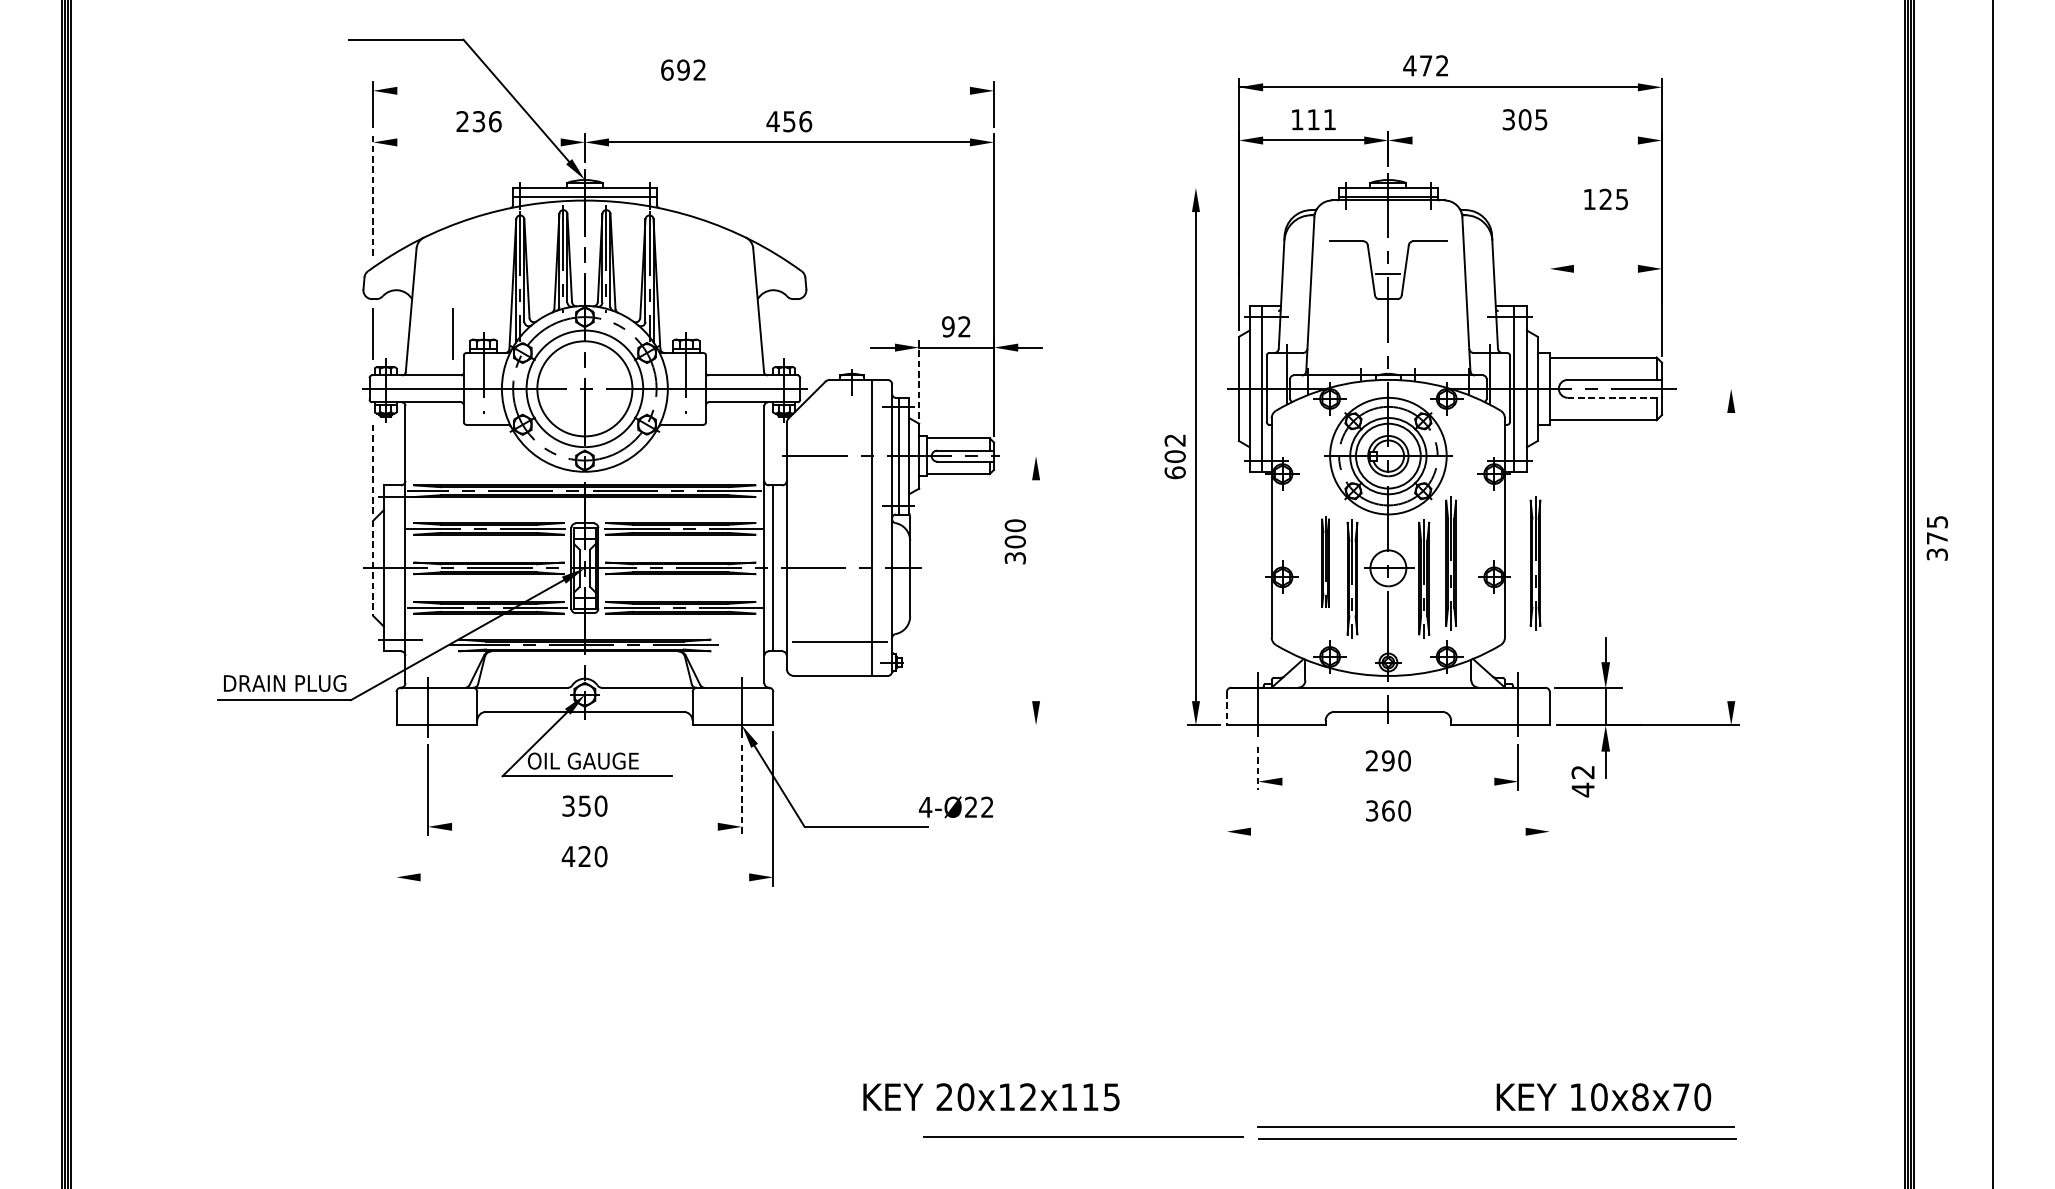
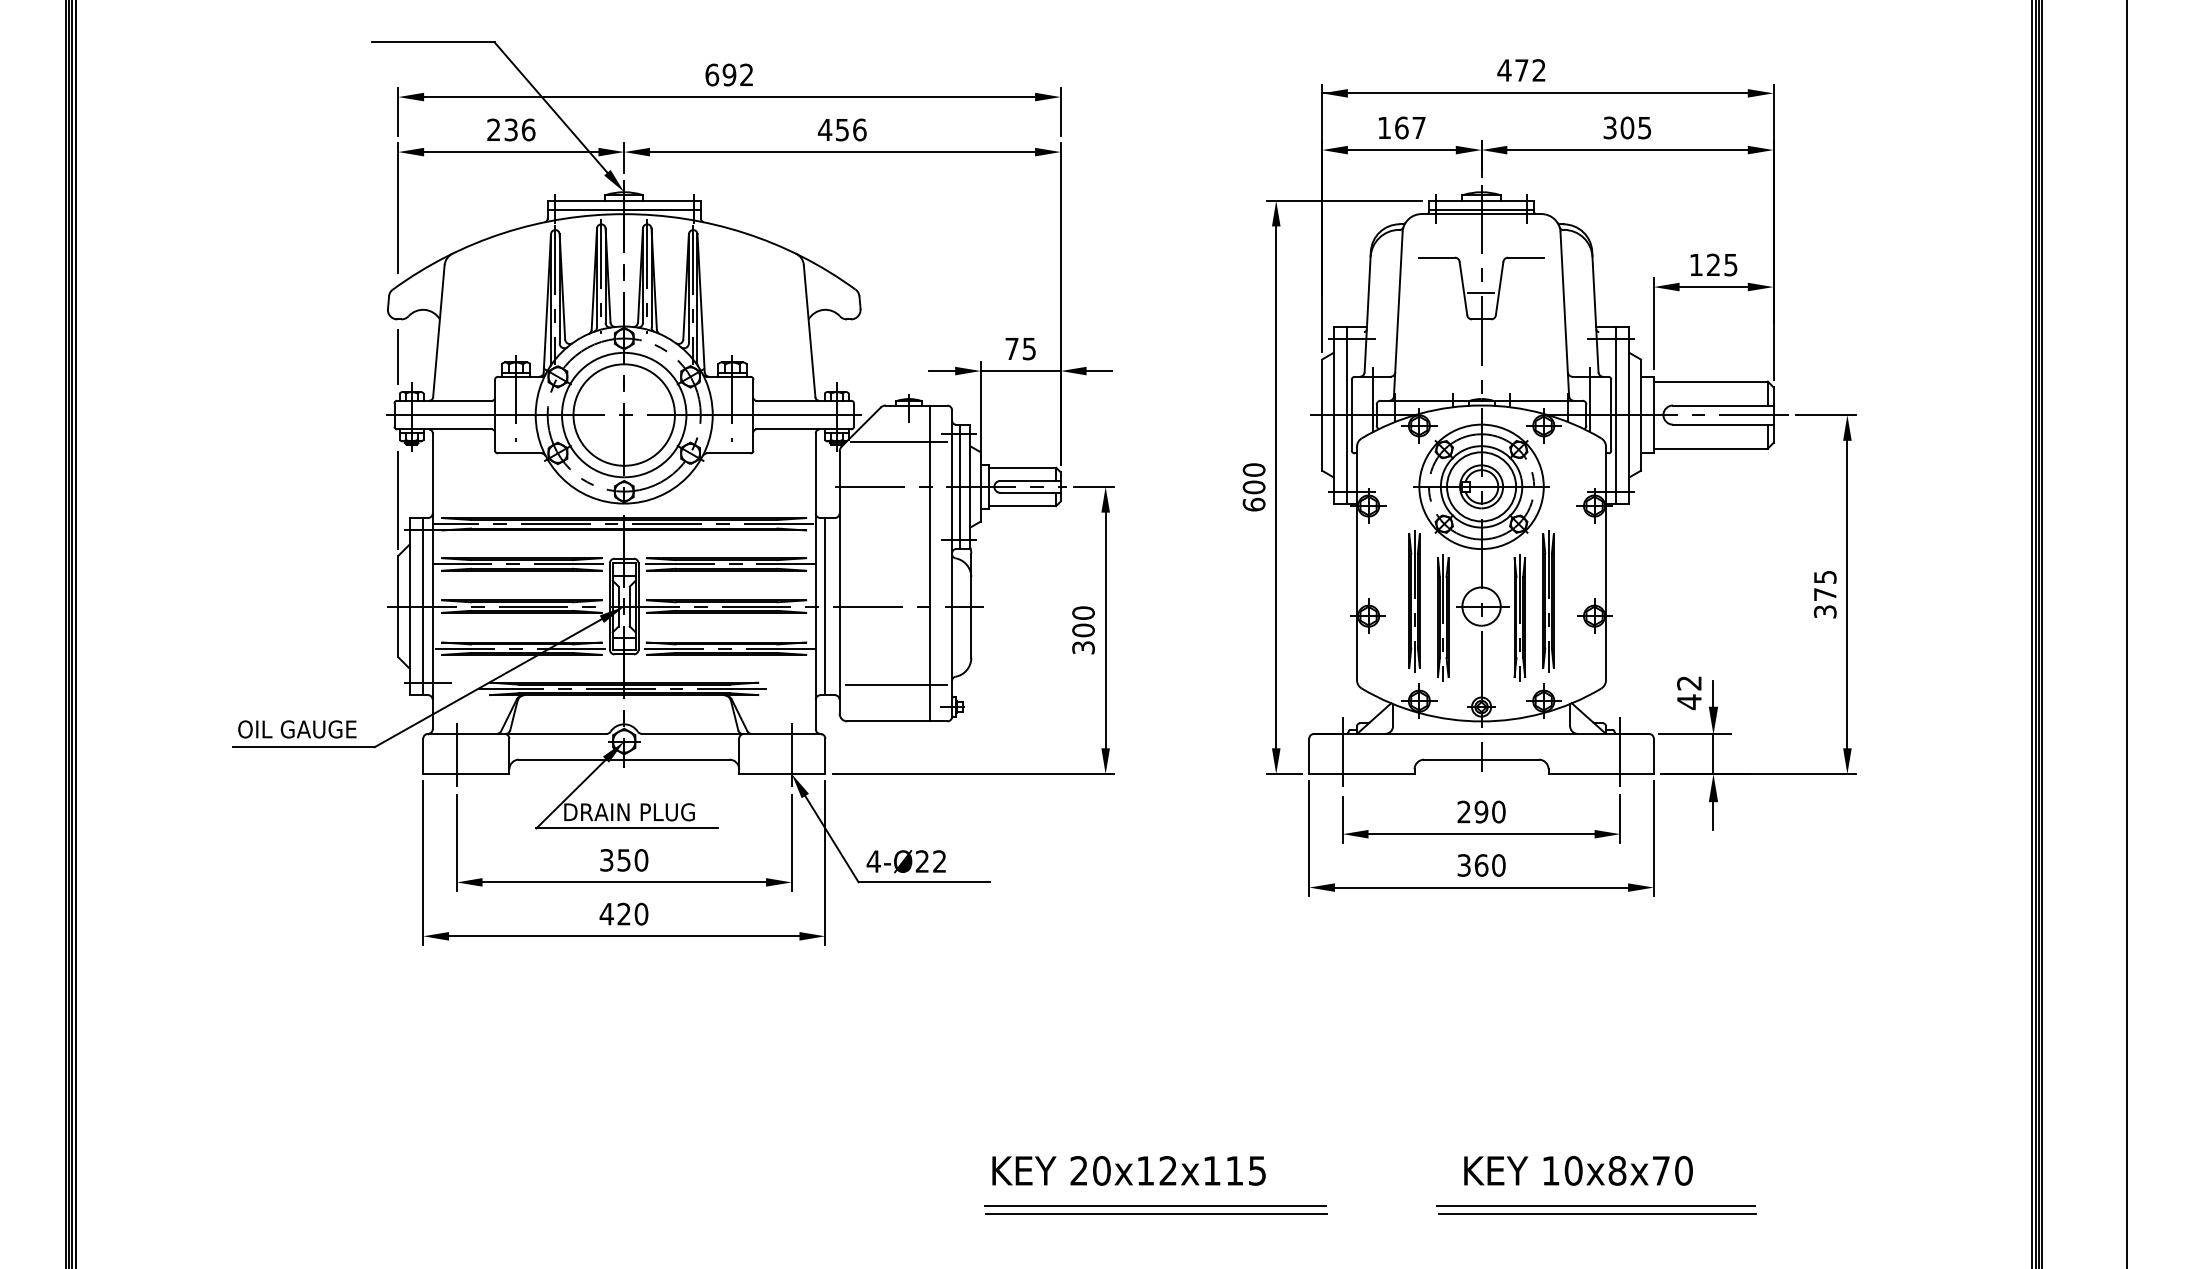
line: (683, 91) -> (729, 97), added
text: (1321, 119) -> (1410, 127), 111 -> 167
line: (1525, 140) -> (1627, 150), added
line: (479, 142) -> (511, 152), added
line: (1259, 187) -> (1344, 200), added
line: (373, 195) -> (398, 208), dashed -> solid
text: (1605, 199) -> (1713, 264), moved
line: (1605, 269) -> (1713, 287), added
line: (1549, 303) -> (1653, 323), added
text: (956, 326) -> (1020, 348), 92 -> 75
line: (452, 333) -> (482, 356), removed
line: (918, 384) -> (980, 410), dashed -> solid
line: (1711, 389) -> (1826, 415), added
line: (1615, 397) -> (1723, 424), dashed -> solid
line: (841, 413) -> (898, 441), added
text: (1174, 439) -> (1253, 469), 602 -> 600
line: (1025, 455) -> (1094, 486), added
line: (373, 467) -> (398, 499), dashed -> solid
text: (1937, 538) -> (1825, 594), moved
text: (1015, 542) -> (1083, 630), moved
line: (1731, 557) -> (1847, 594), added
part: (1325, 563) -> (1414, 601), size x1.43
part: (1535, 563) -> (1638, 601), removed
line: (373, 568) -> (398, 606), dashed -> solid
line: (396, 568) -> (423, 606), added
line: (1035, 590) -> (1105, 630), added
text: (284, 683) -> (303, 729), DRAIN PLUG -> OIL GAUGE
line: (1227, 708) -> (1309, 756), dashed -> solid
line: (912, 725) -> (973, 774), added
text: (588, 761) -> (628, 812), OIL GAUGE -> DRAIN PLUG
line: (1258, 768) -> (1342, 820), dashed -> solid
line: (1388, 781) -> (1481, 834), added
text: (1583, 781) -> (1689, 693), moved
line: (1227, 785) -> (1309, 838), added
line: (1549, 785) -> (1653, 838), added
line: (741, 790) -> (791, 843), dashed -> solid
text: (955, 807) -> (905, 861), moved
line: (396, 809) -> (423, 863), added
line: (585, 826) -> (624, 882), added
line: (1388, 831) -> (1481, 887), added
line: (584, 877) -> (623, 936), added
text: (990, 1096) -> (1128, 1170), moved
text: (1603, 1096) -> (1578, 1170), moved
line: (1081, 1129) -> (1154, 1205), added
part: (1496, 1133) -> (1596, 1209), size x0.62

